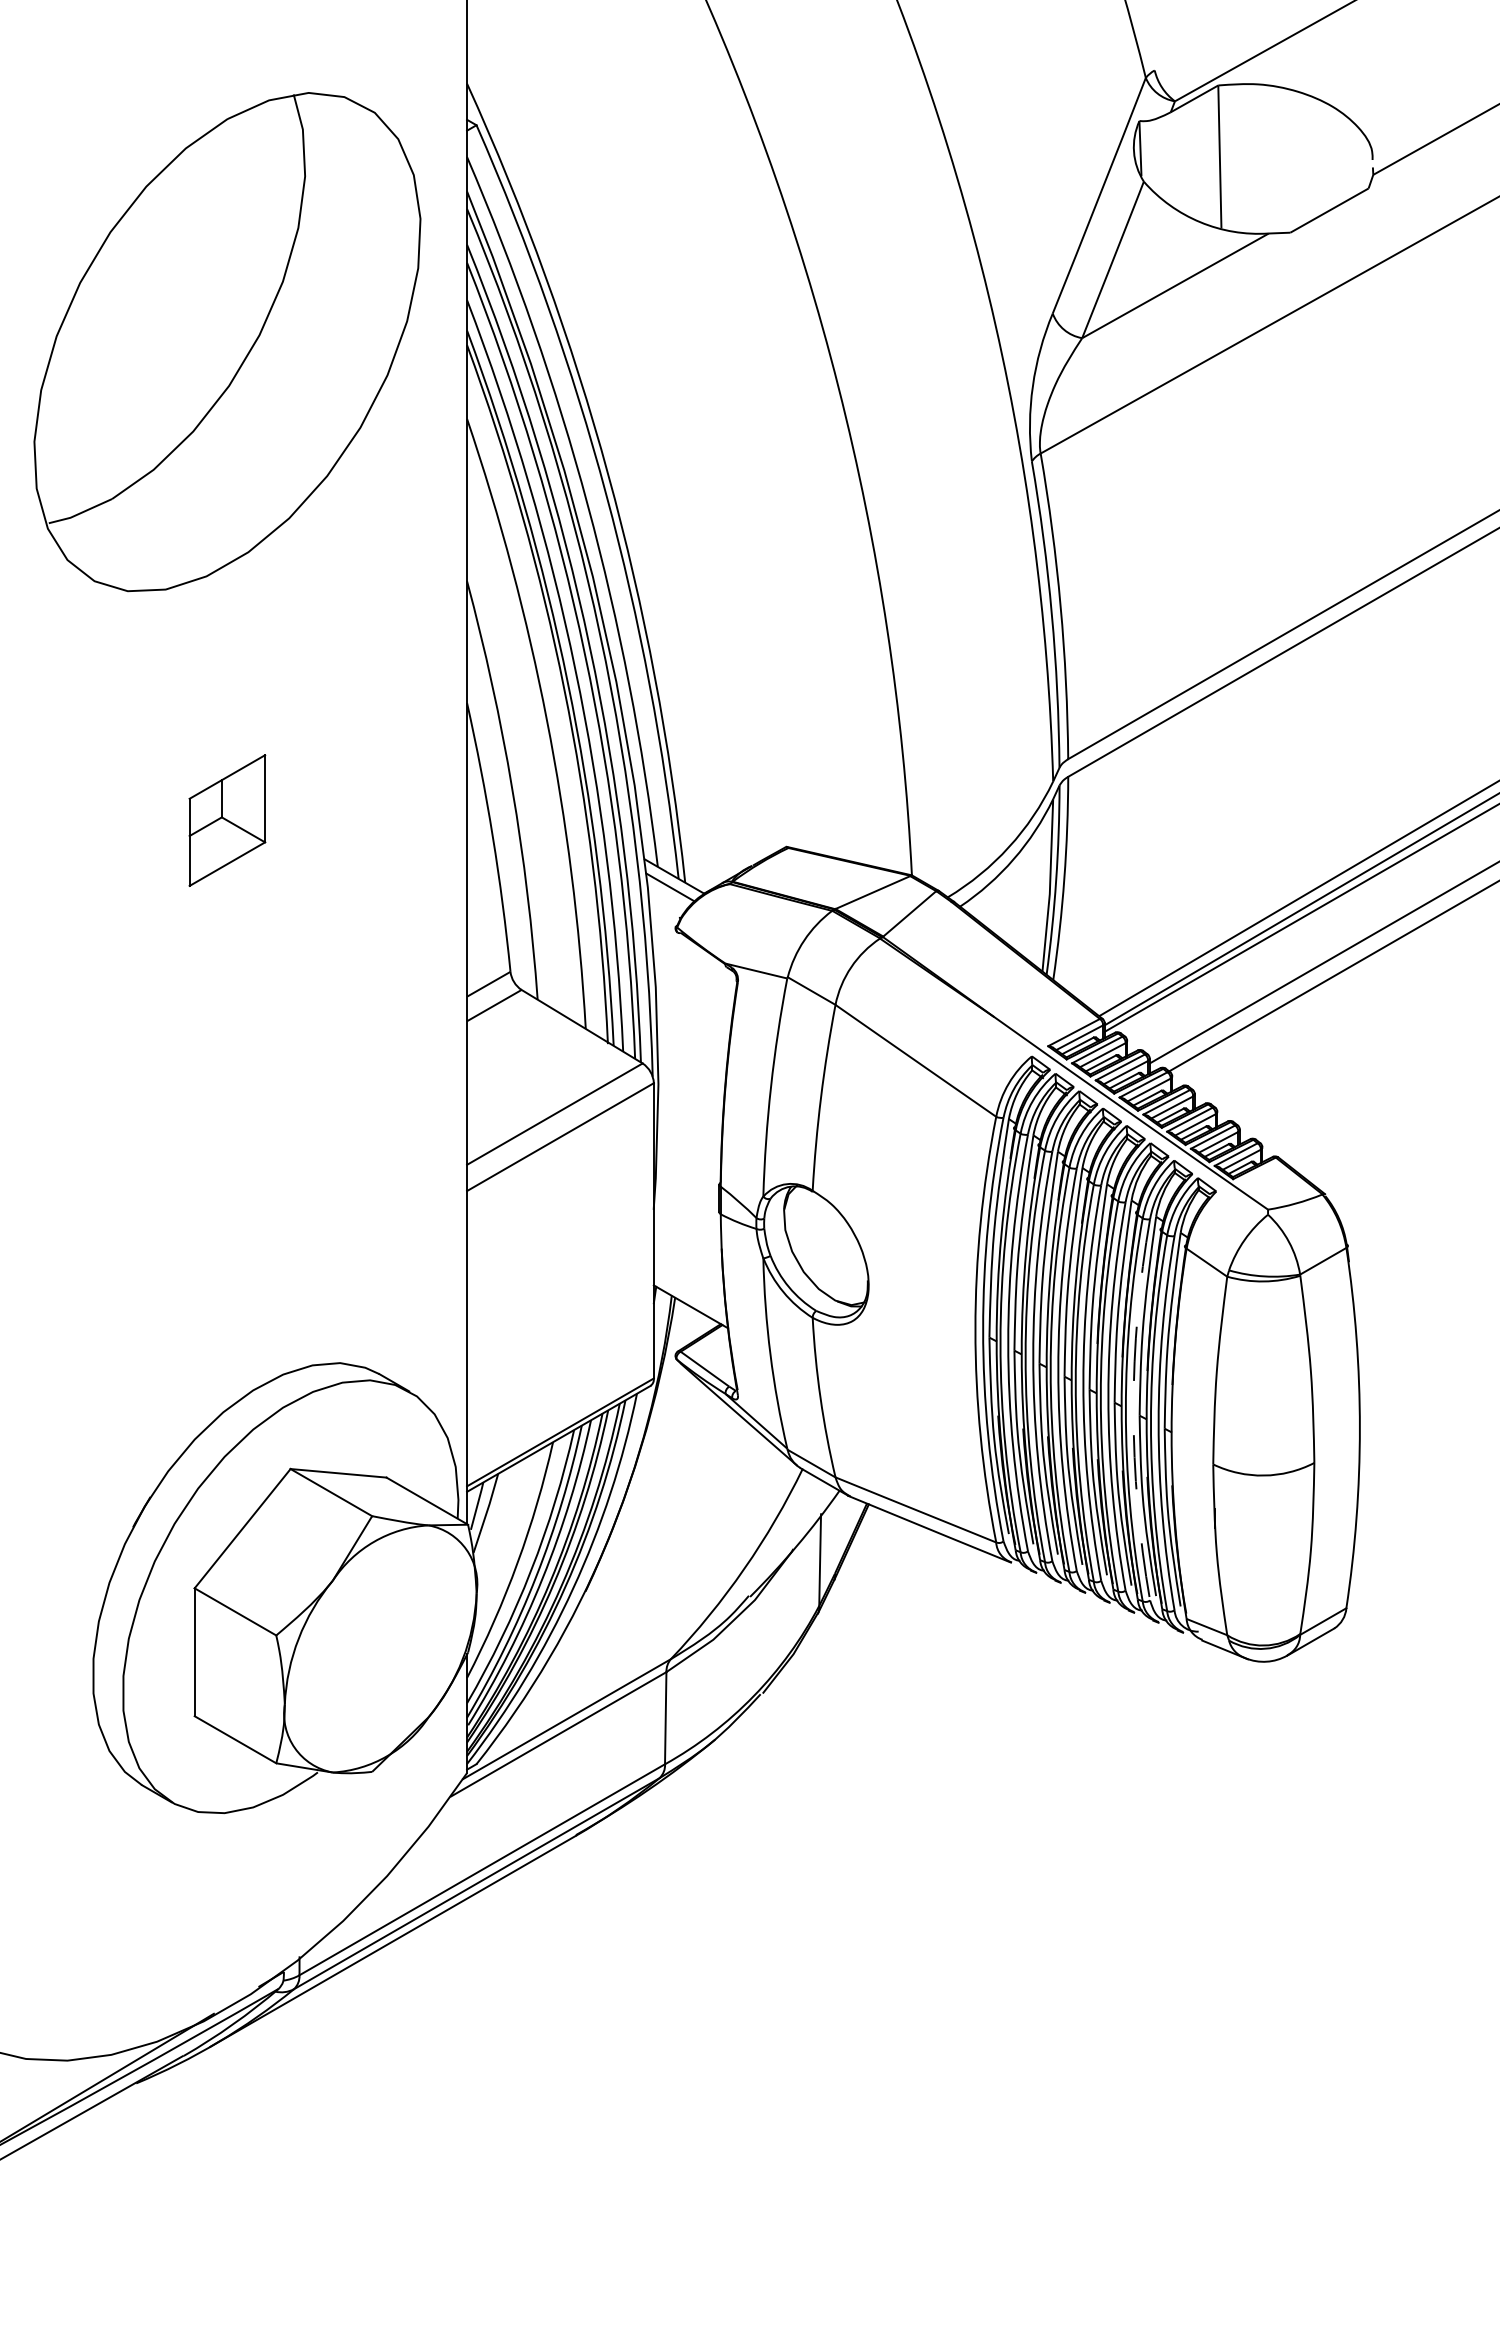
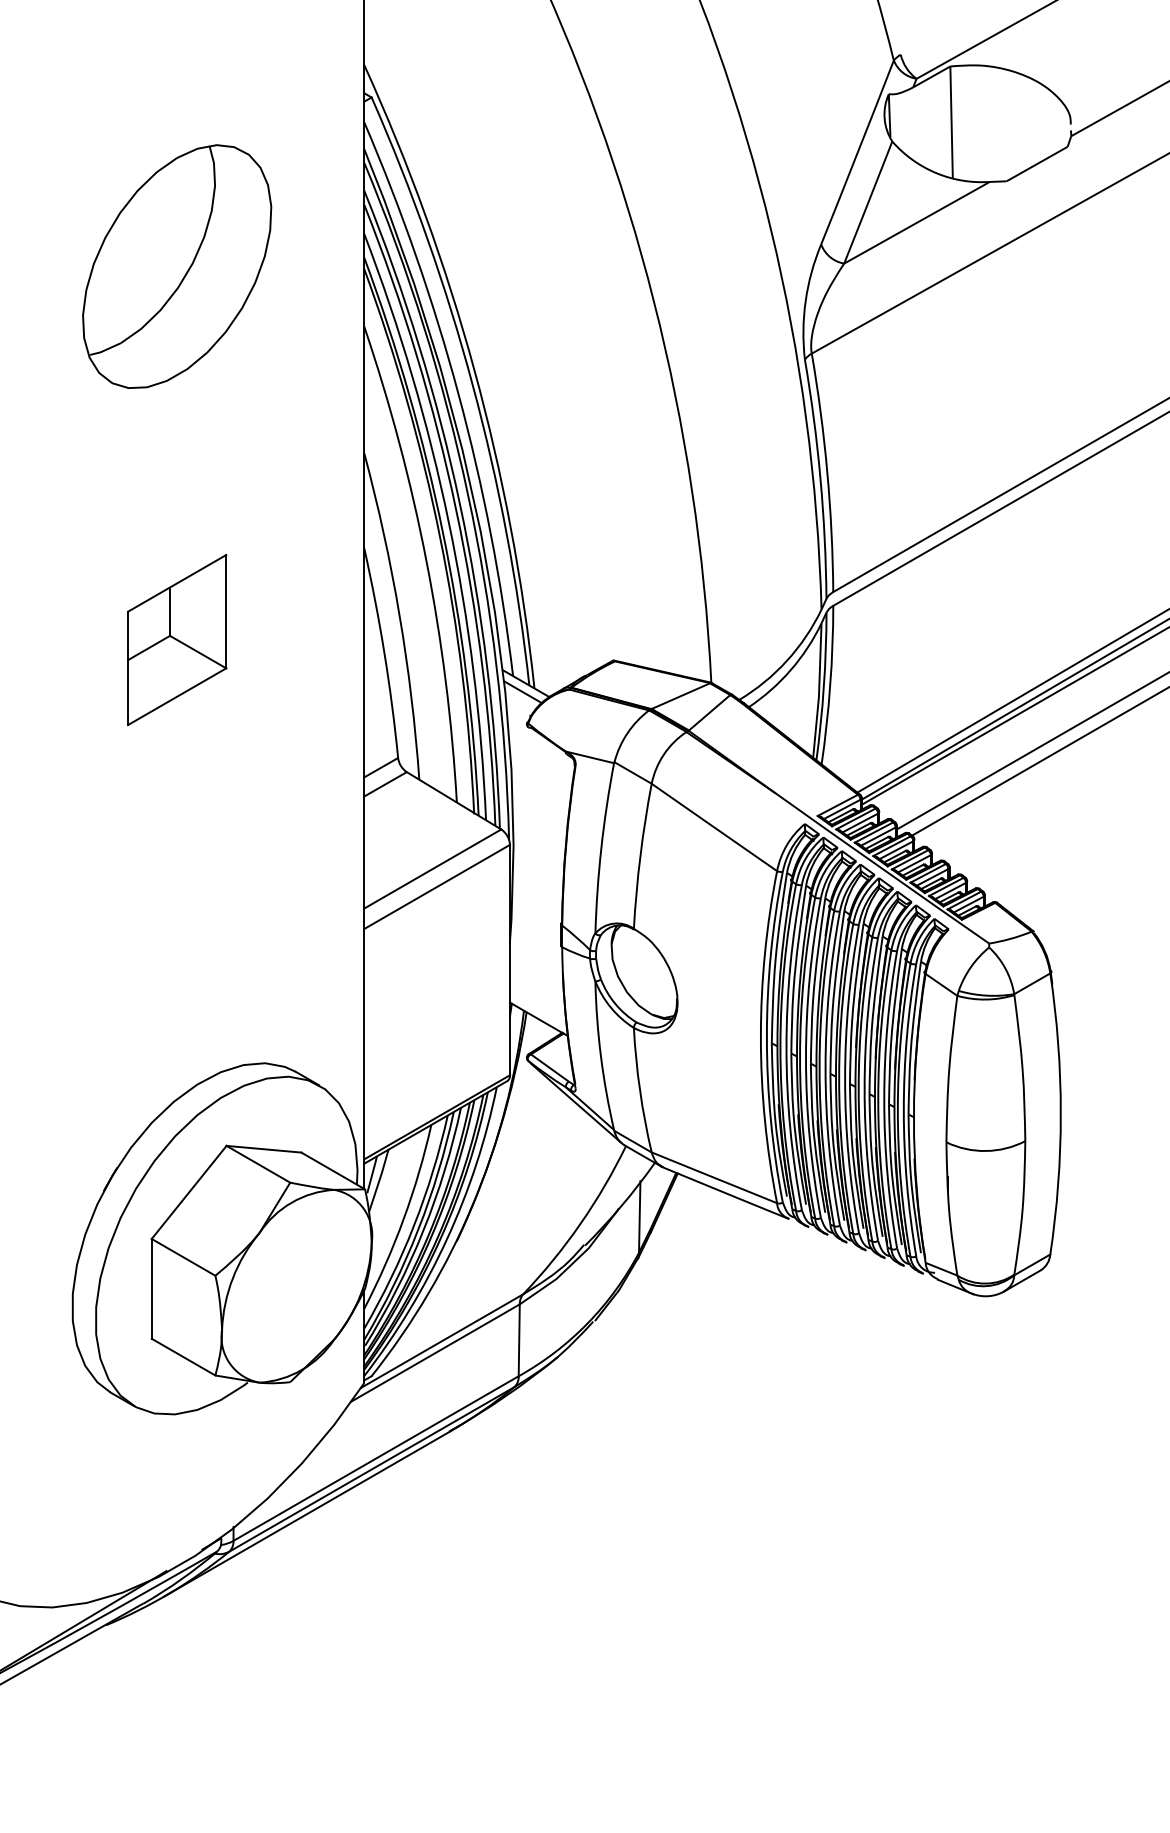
part: (226, 341) -> (176, 266), size x0.62
part: (227, 820) -> (177, 639), size x1.67
arc: (1133, 1409) -> (884, 1099), dashed -> solid

